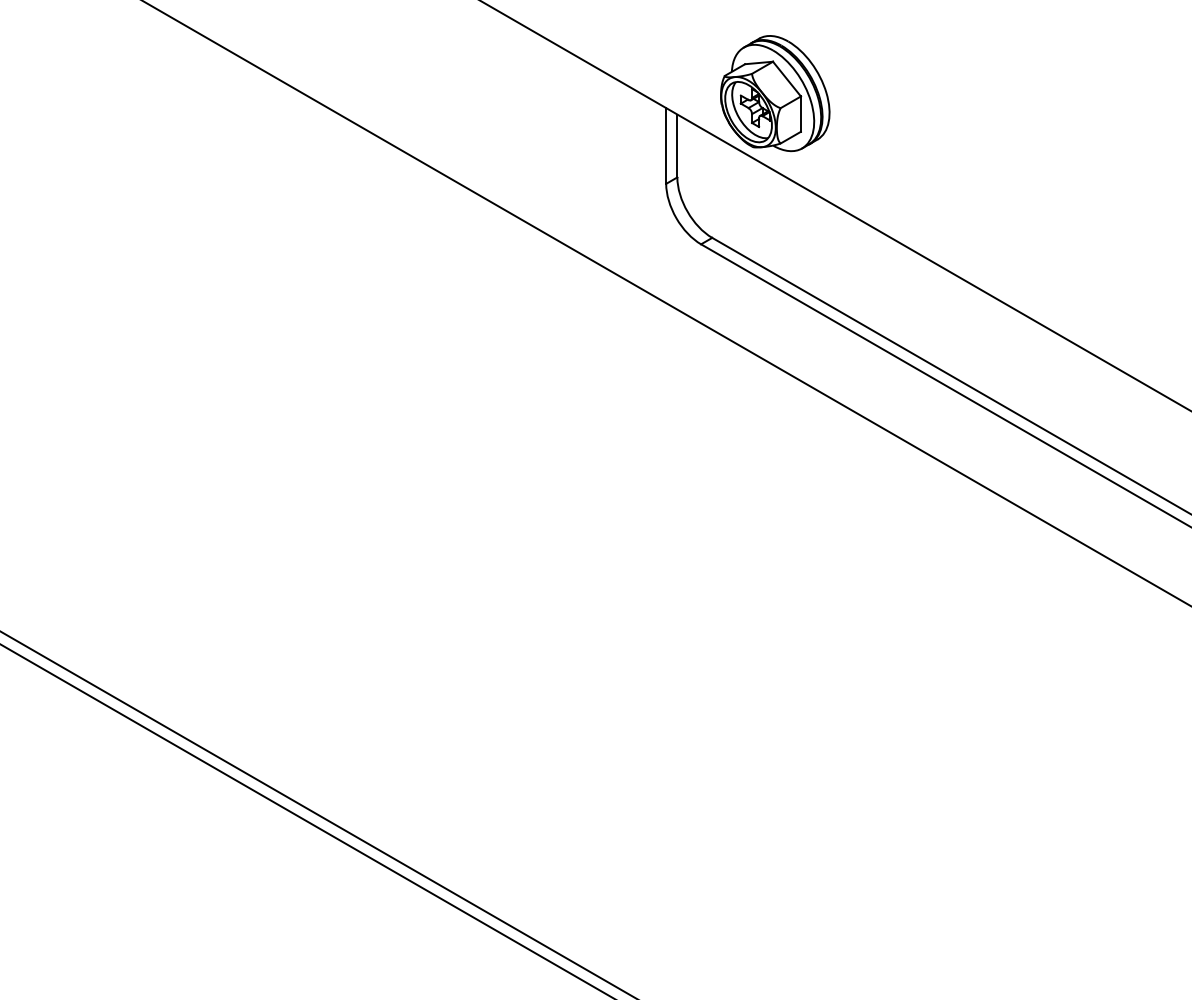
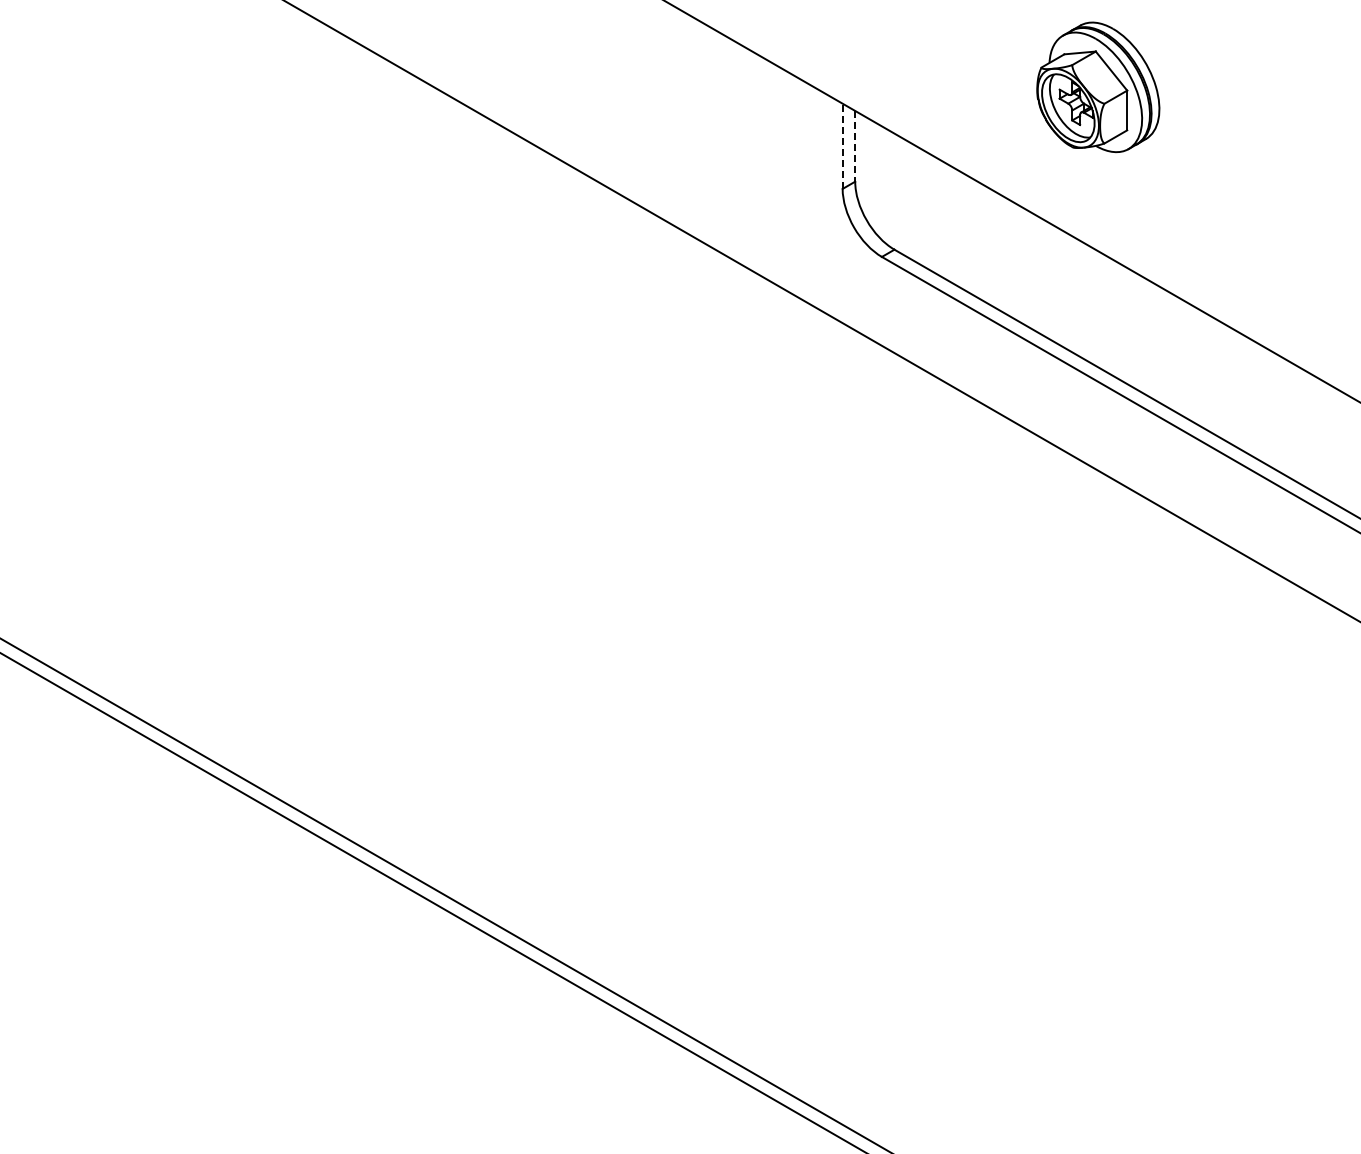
part: (775, 93) -> (1098, 87), moved
line: (666, 146) -> (842, 146), solid -> dashed
line: (677, 146) -> (855, 146), solid -> dashed

